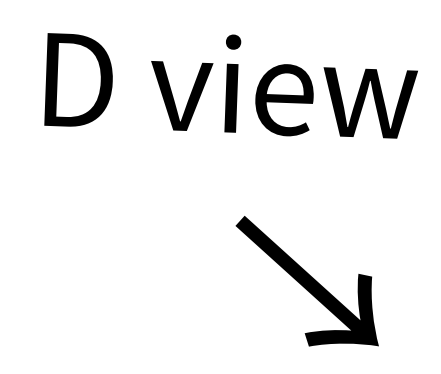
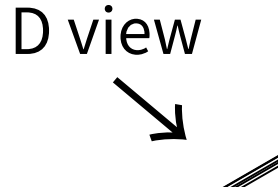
text: (306, 282) -> (149, 109), moved

